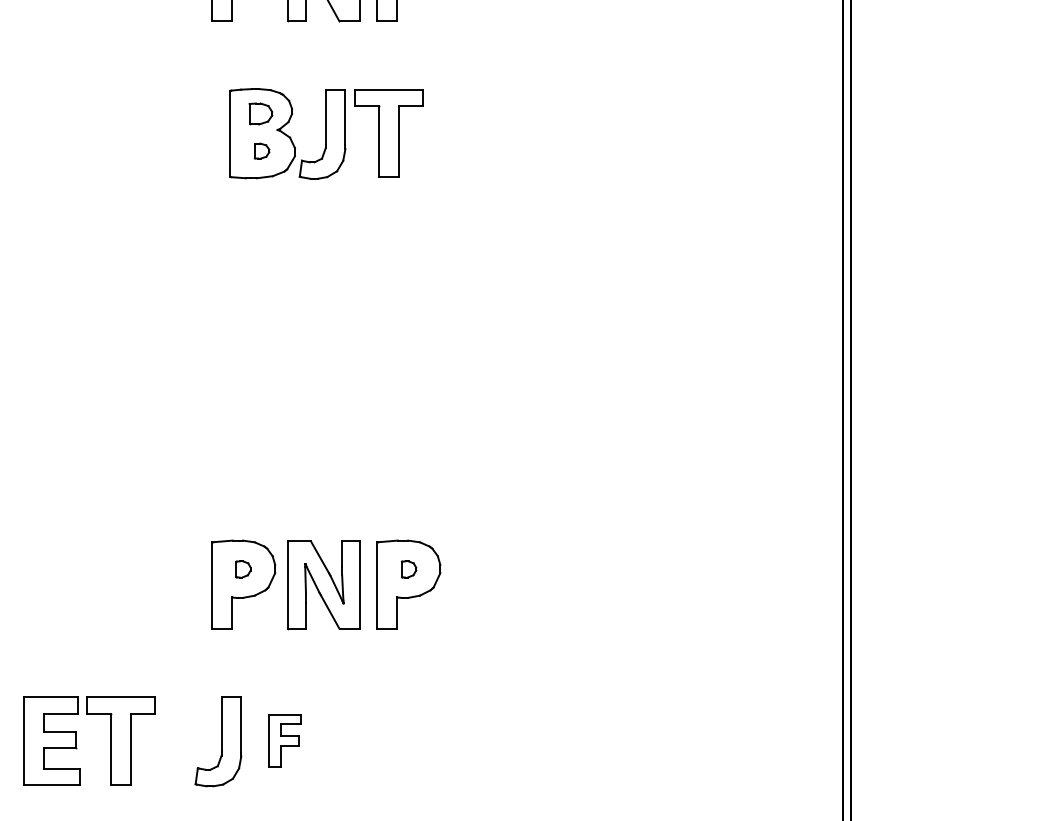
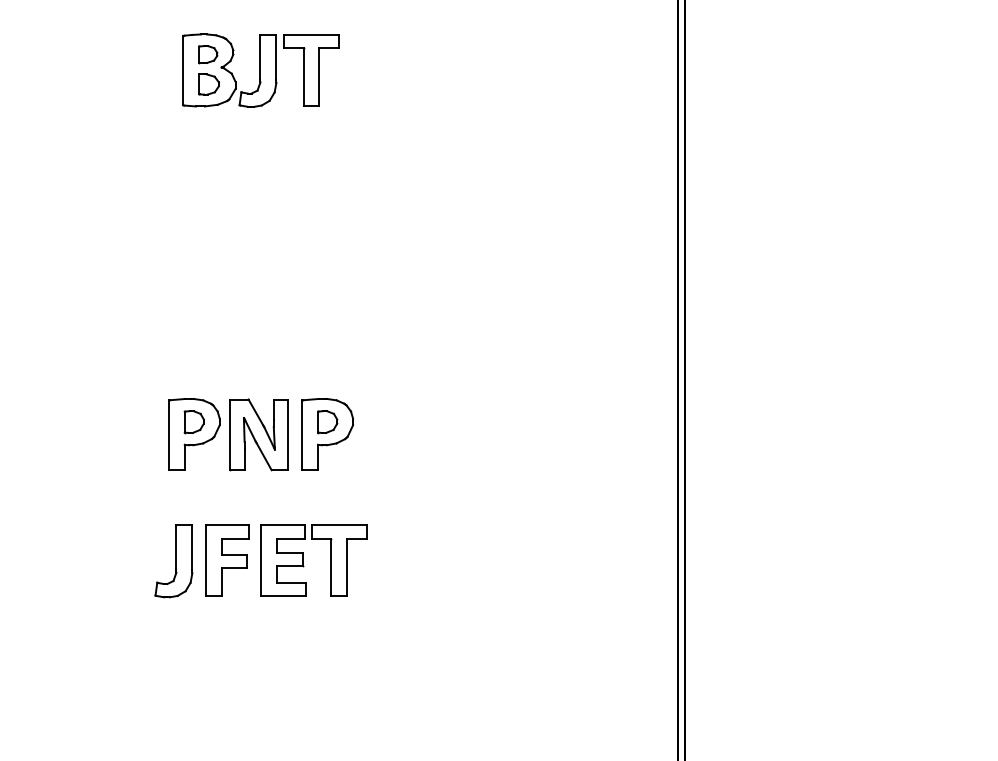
part: (261, 151) -> (208, 84), size x1.67
part: (242, 569) -> (193, 422), size x1.67
part: (408, 569) -> (327, 422), size x1.67
part: (76, 740) -> (303, 560), moved
part: (284, 740) -> (227, 560), size x1.67

